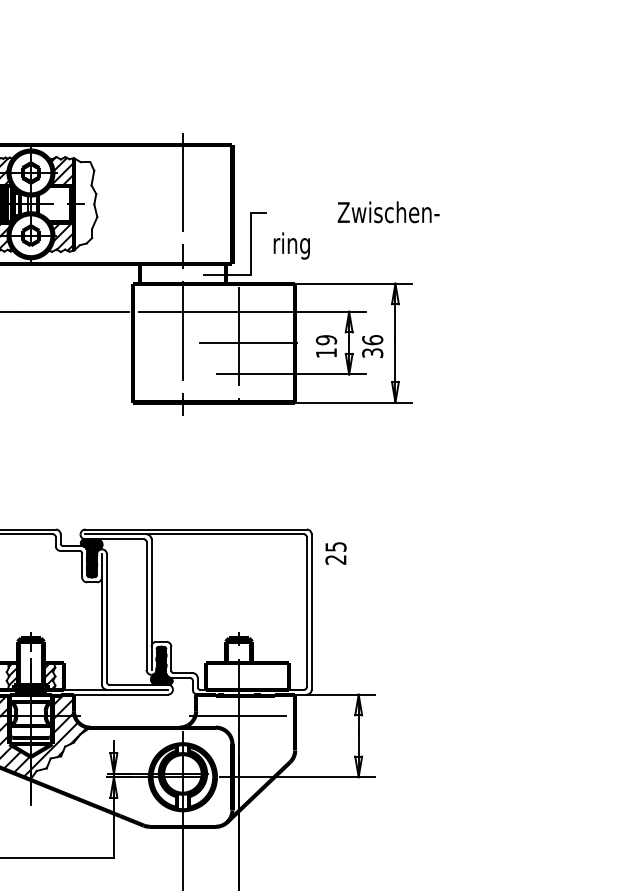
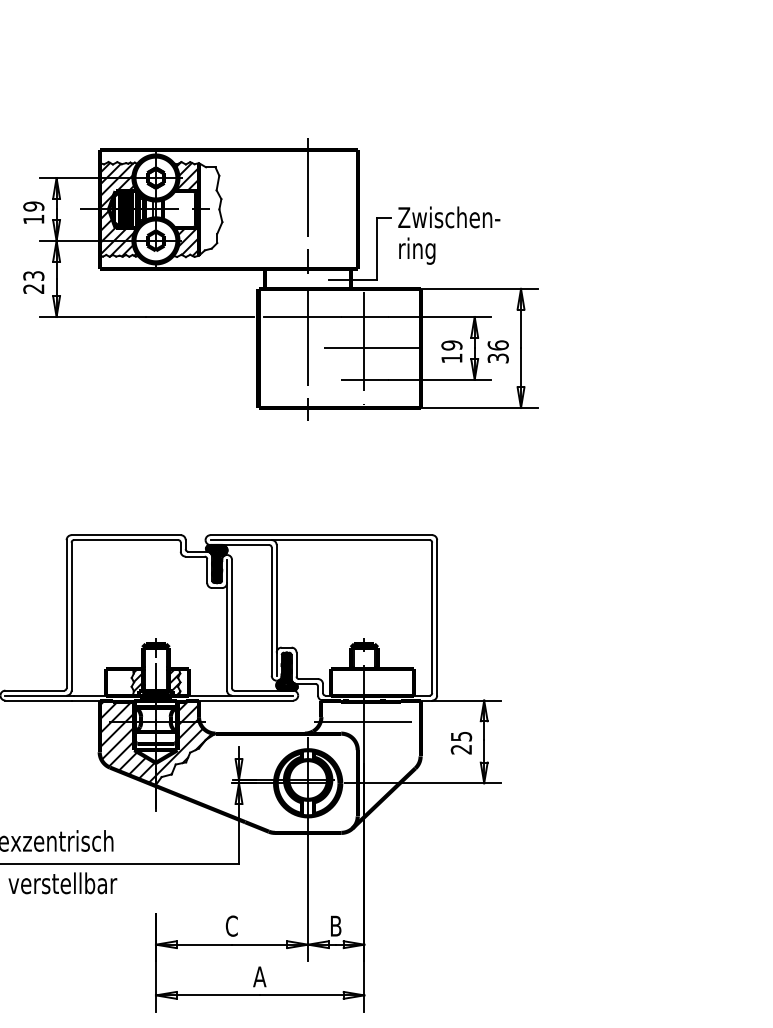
text: (388, 212) -> (449, 217), moved
text: (336, 553) -> (461, 743), moved

